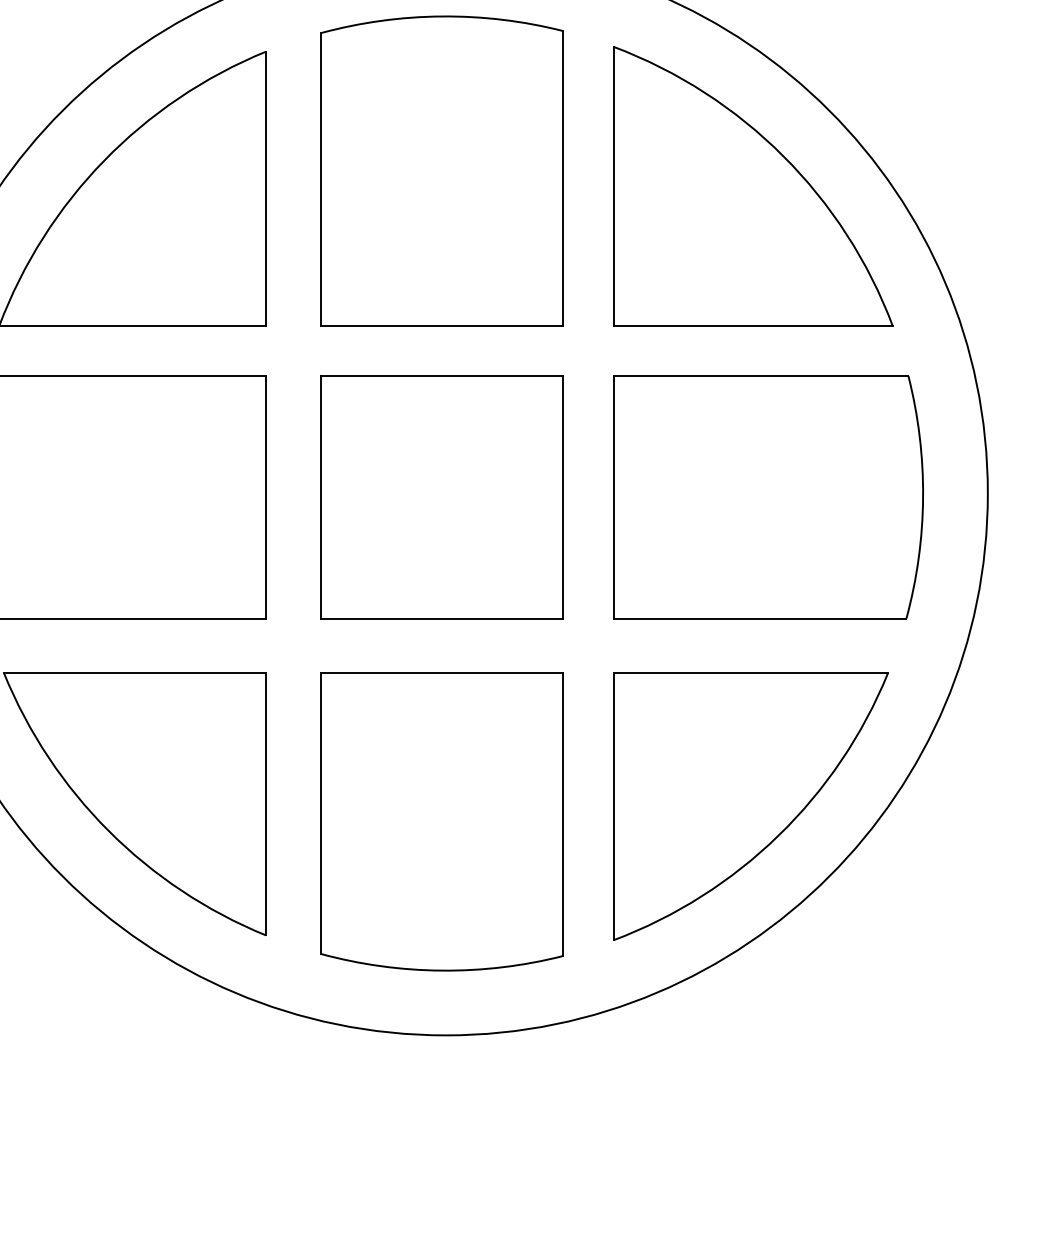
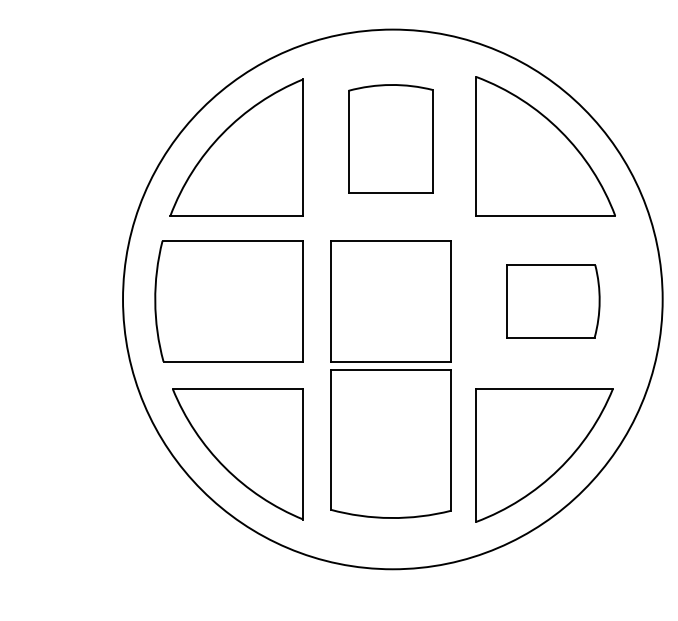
part: (441, 170) -> (390, 138), size x0.7
part: (768, 497) -> (553, 301), size x0.6
part: (441, 820) -> (390, 443), moved

